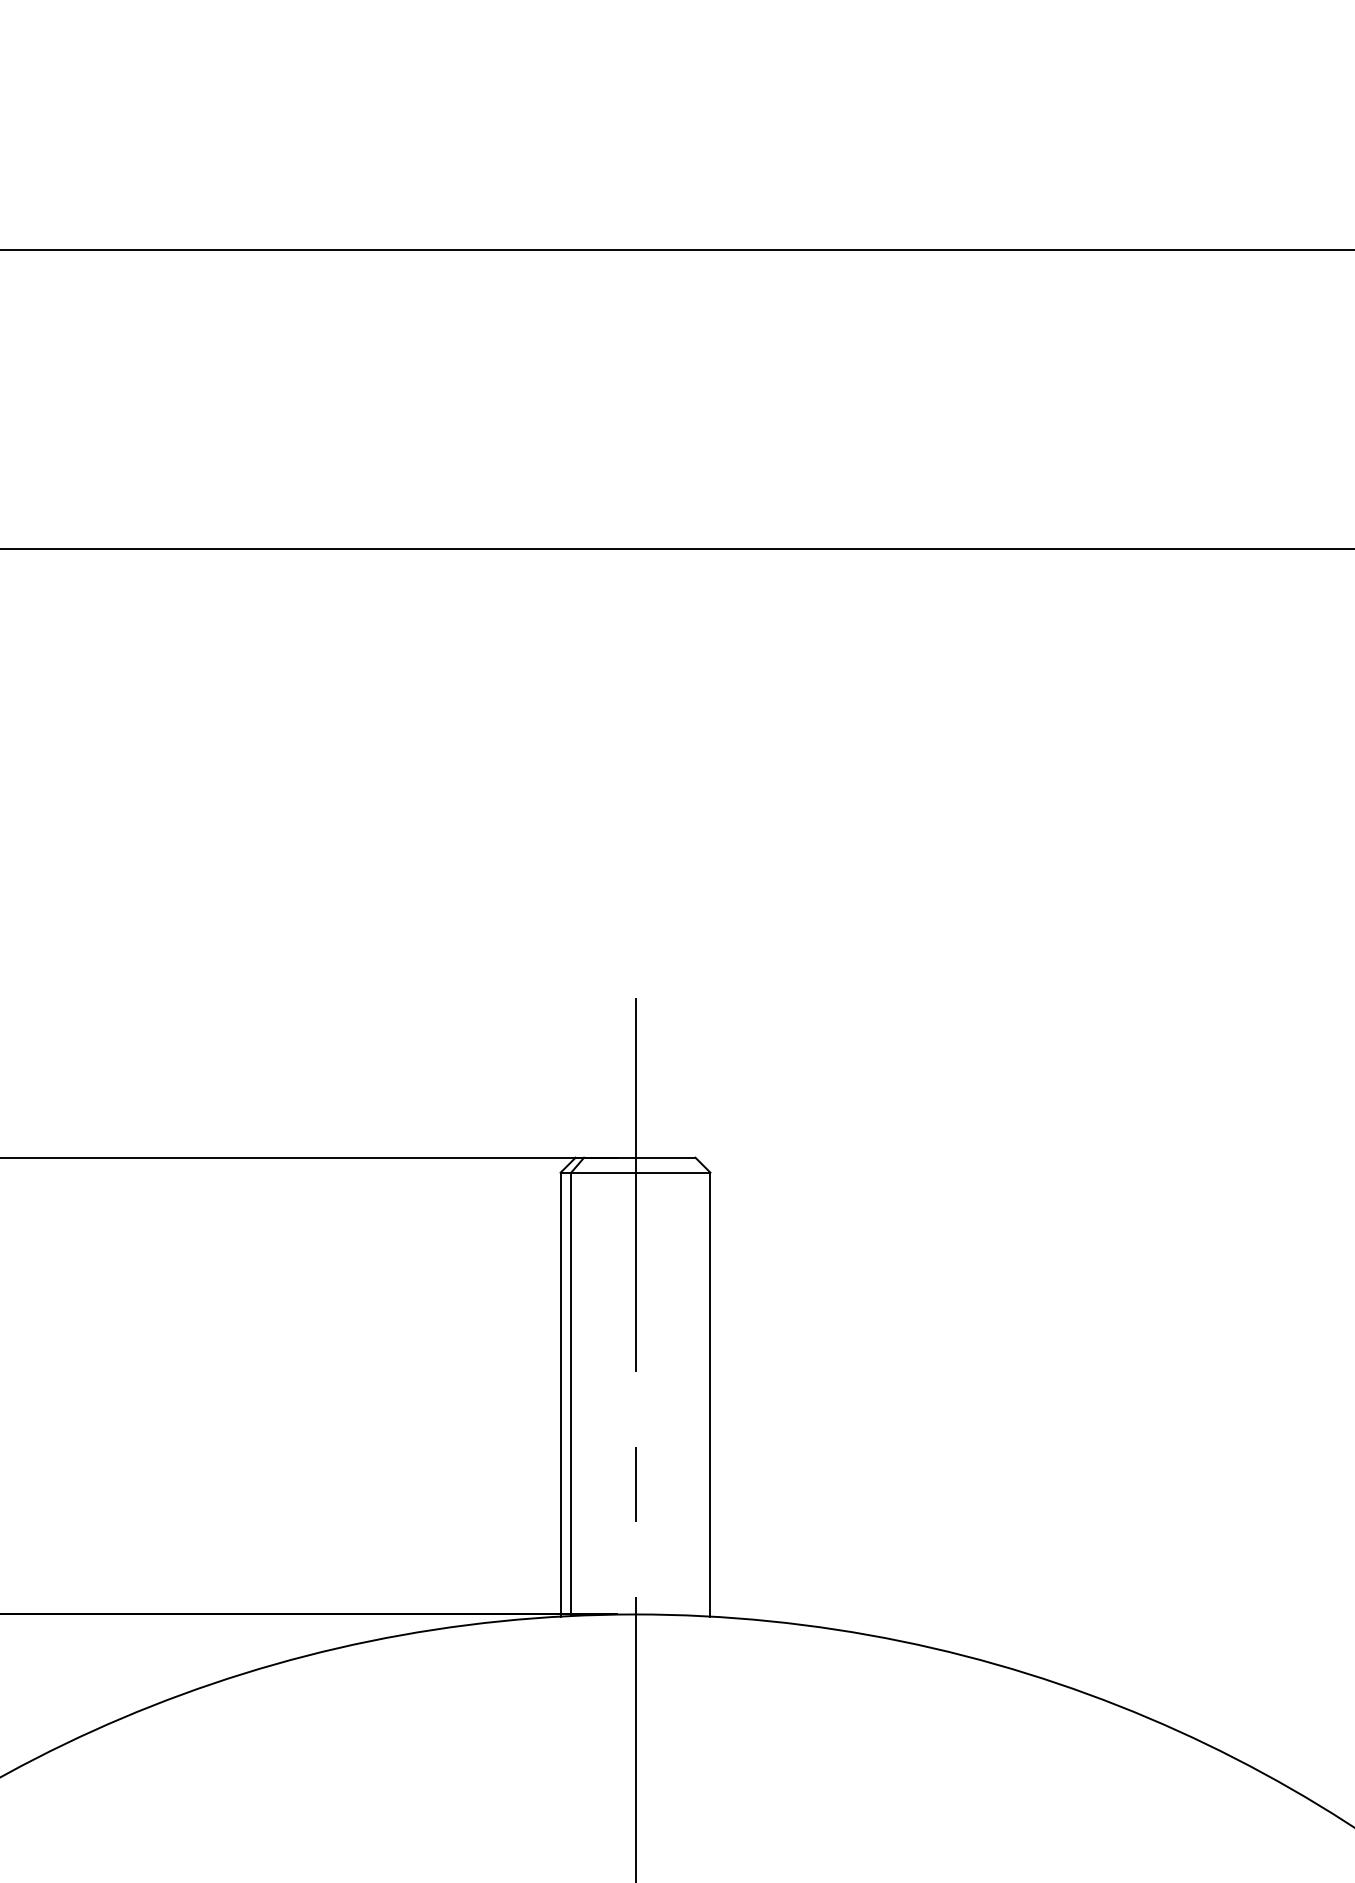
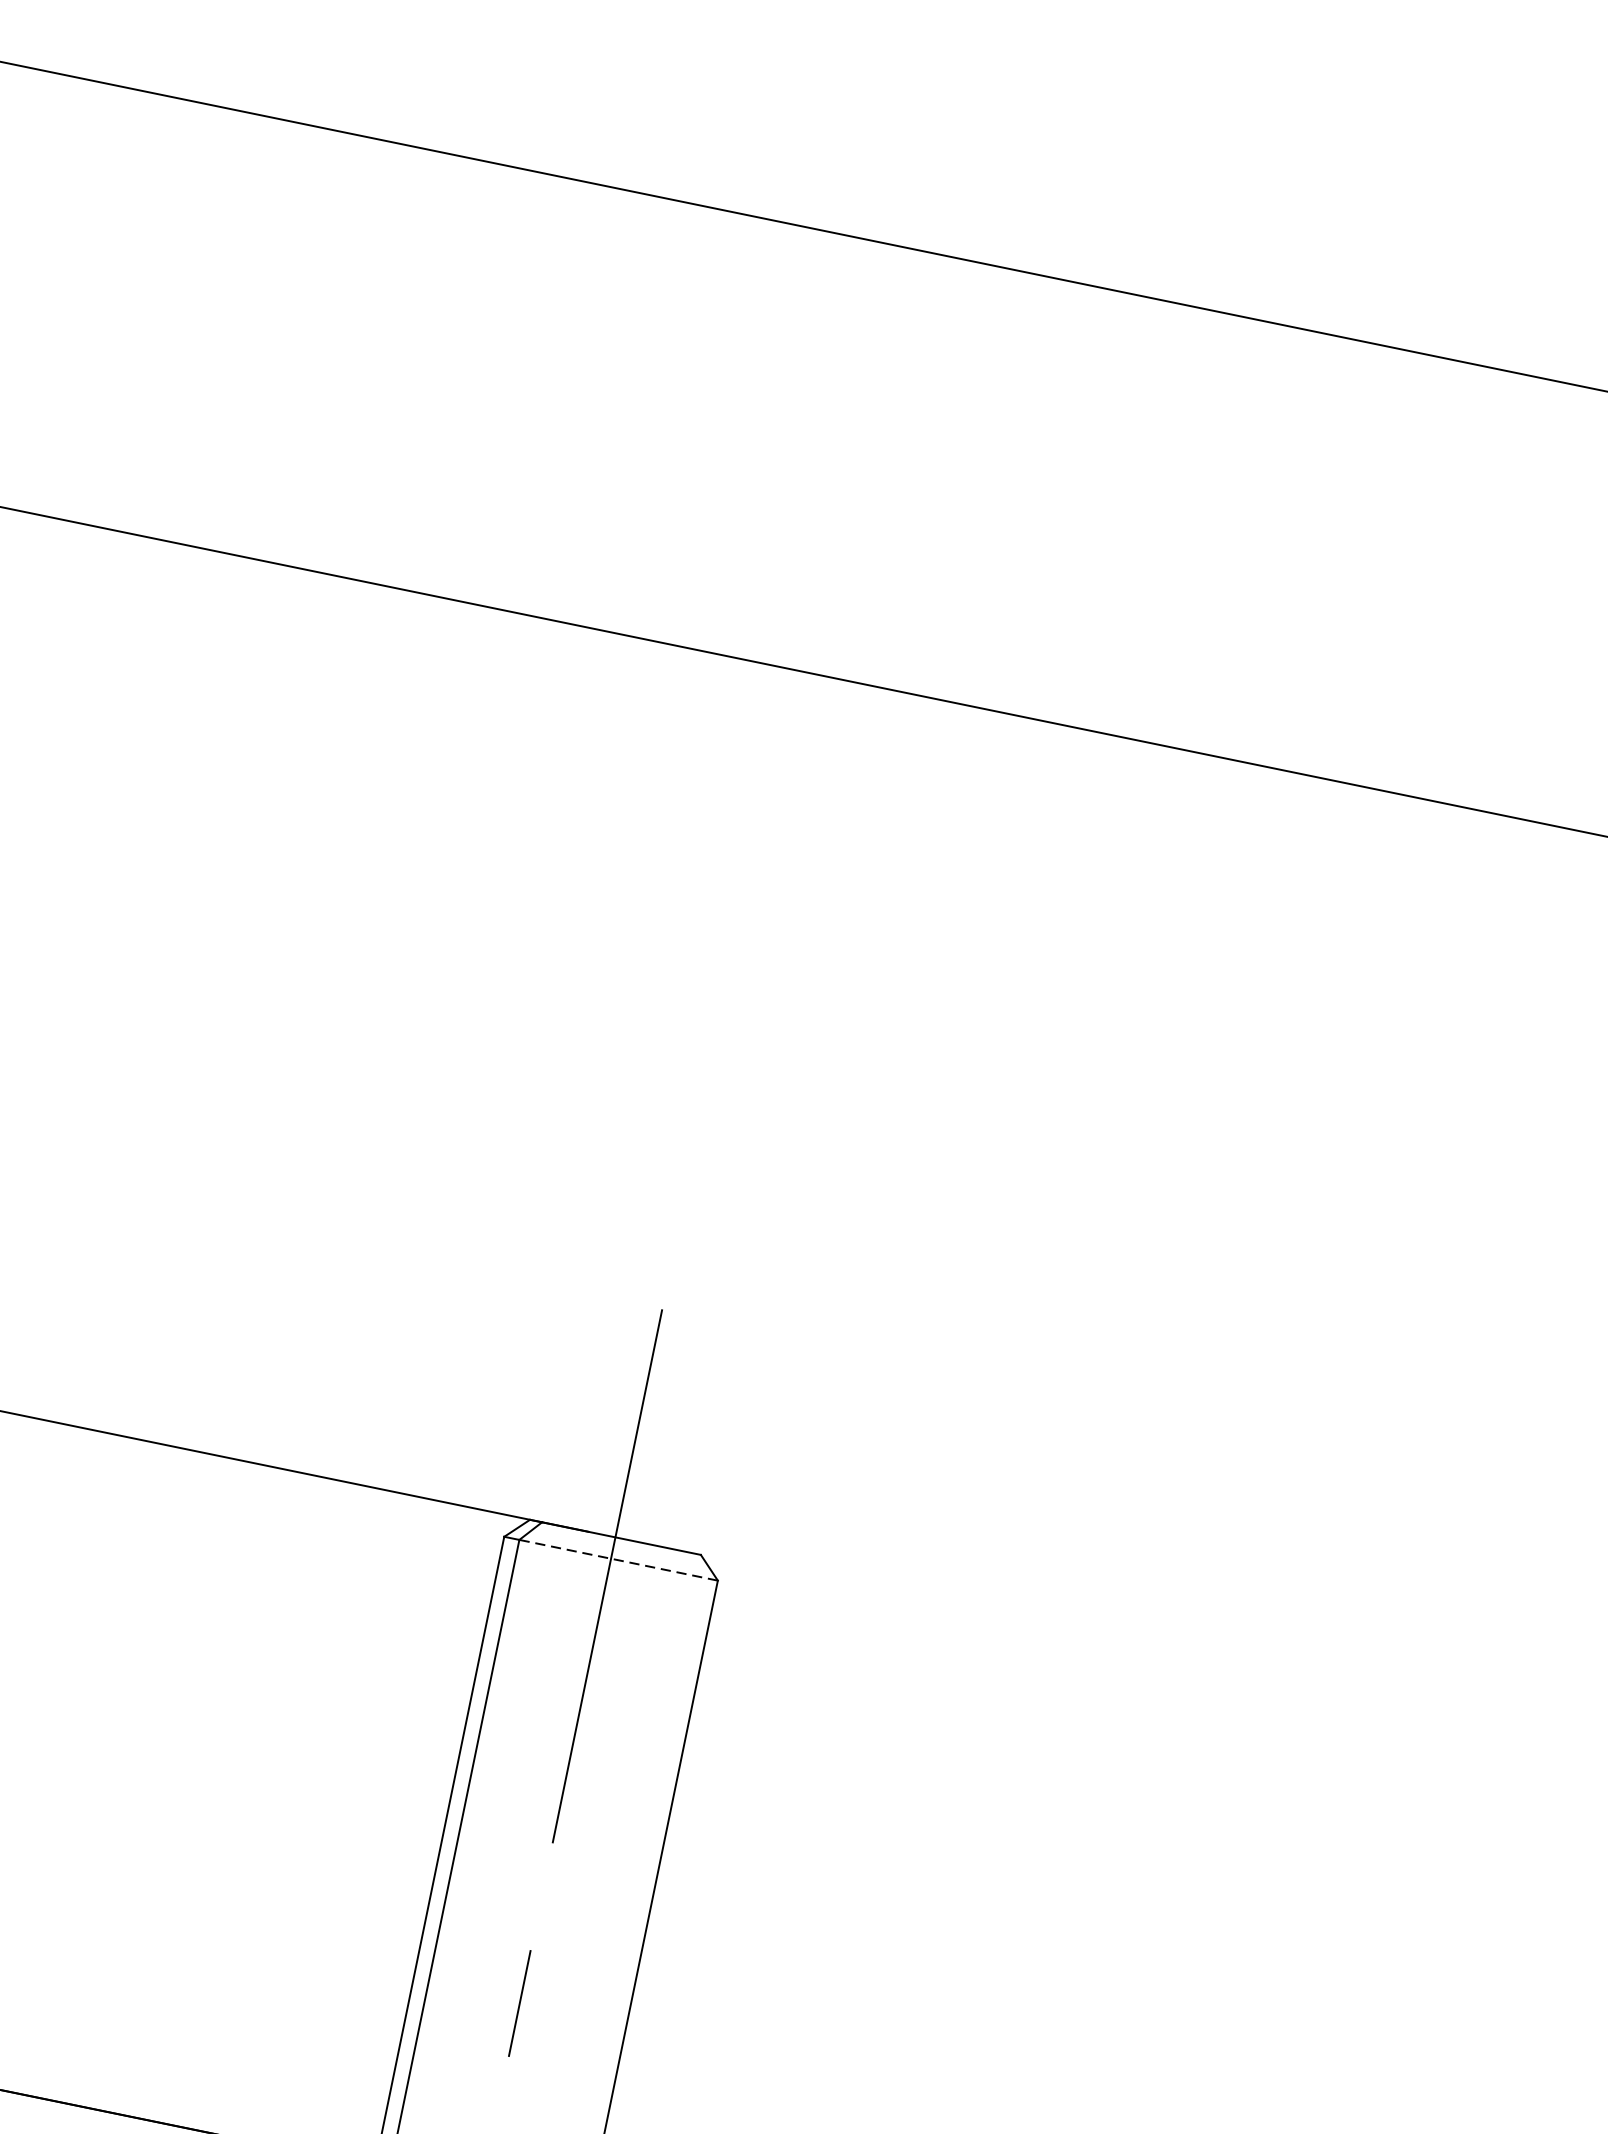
line: (640, 1172) -> (618, 1559), solid -> dashed

